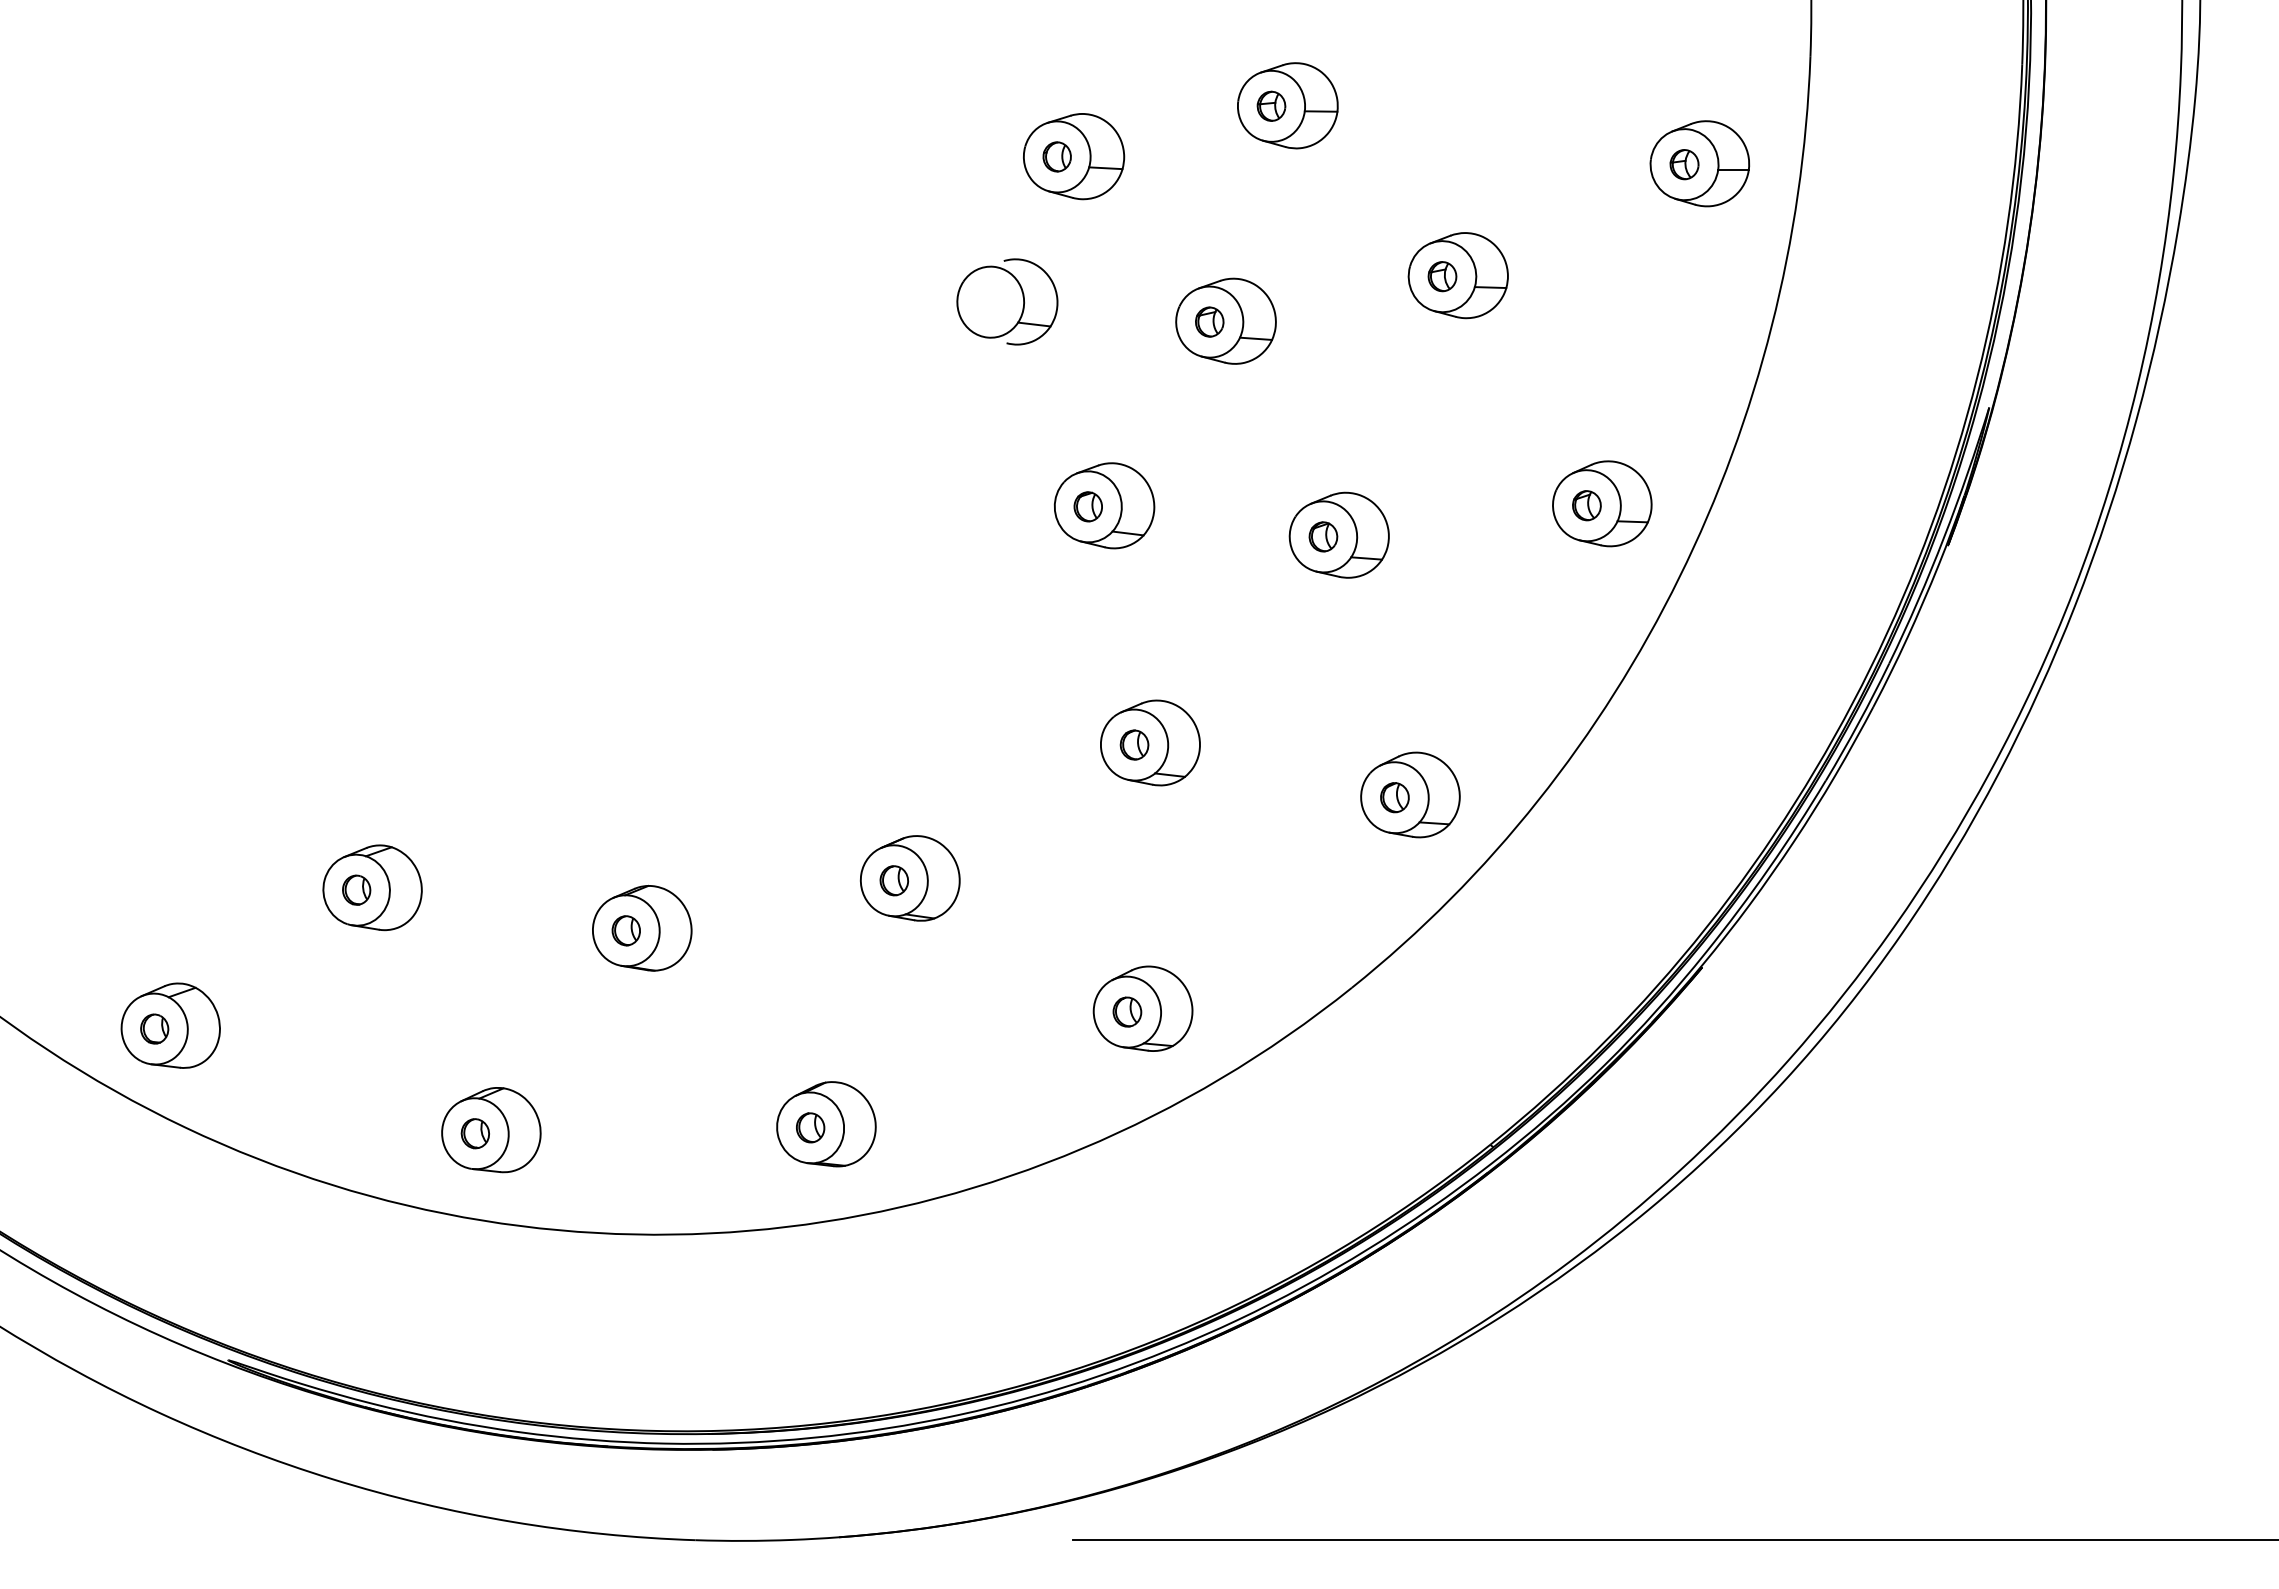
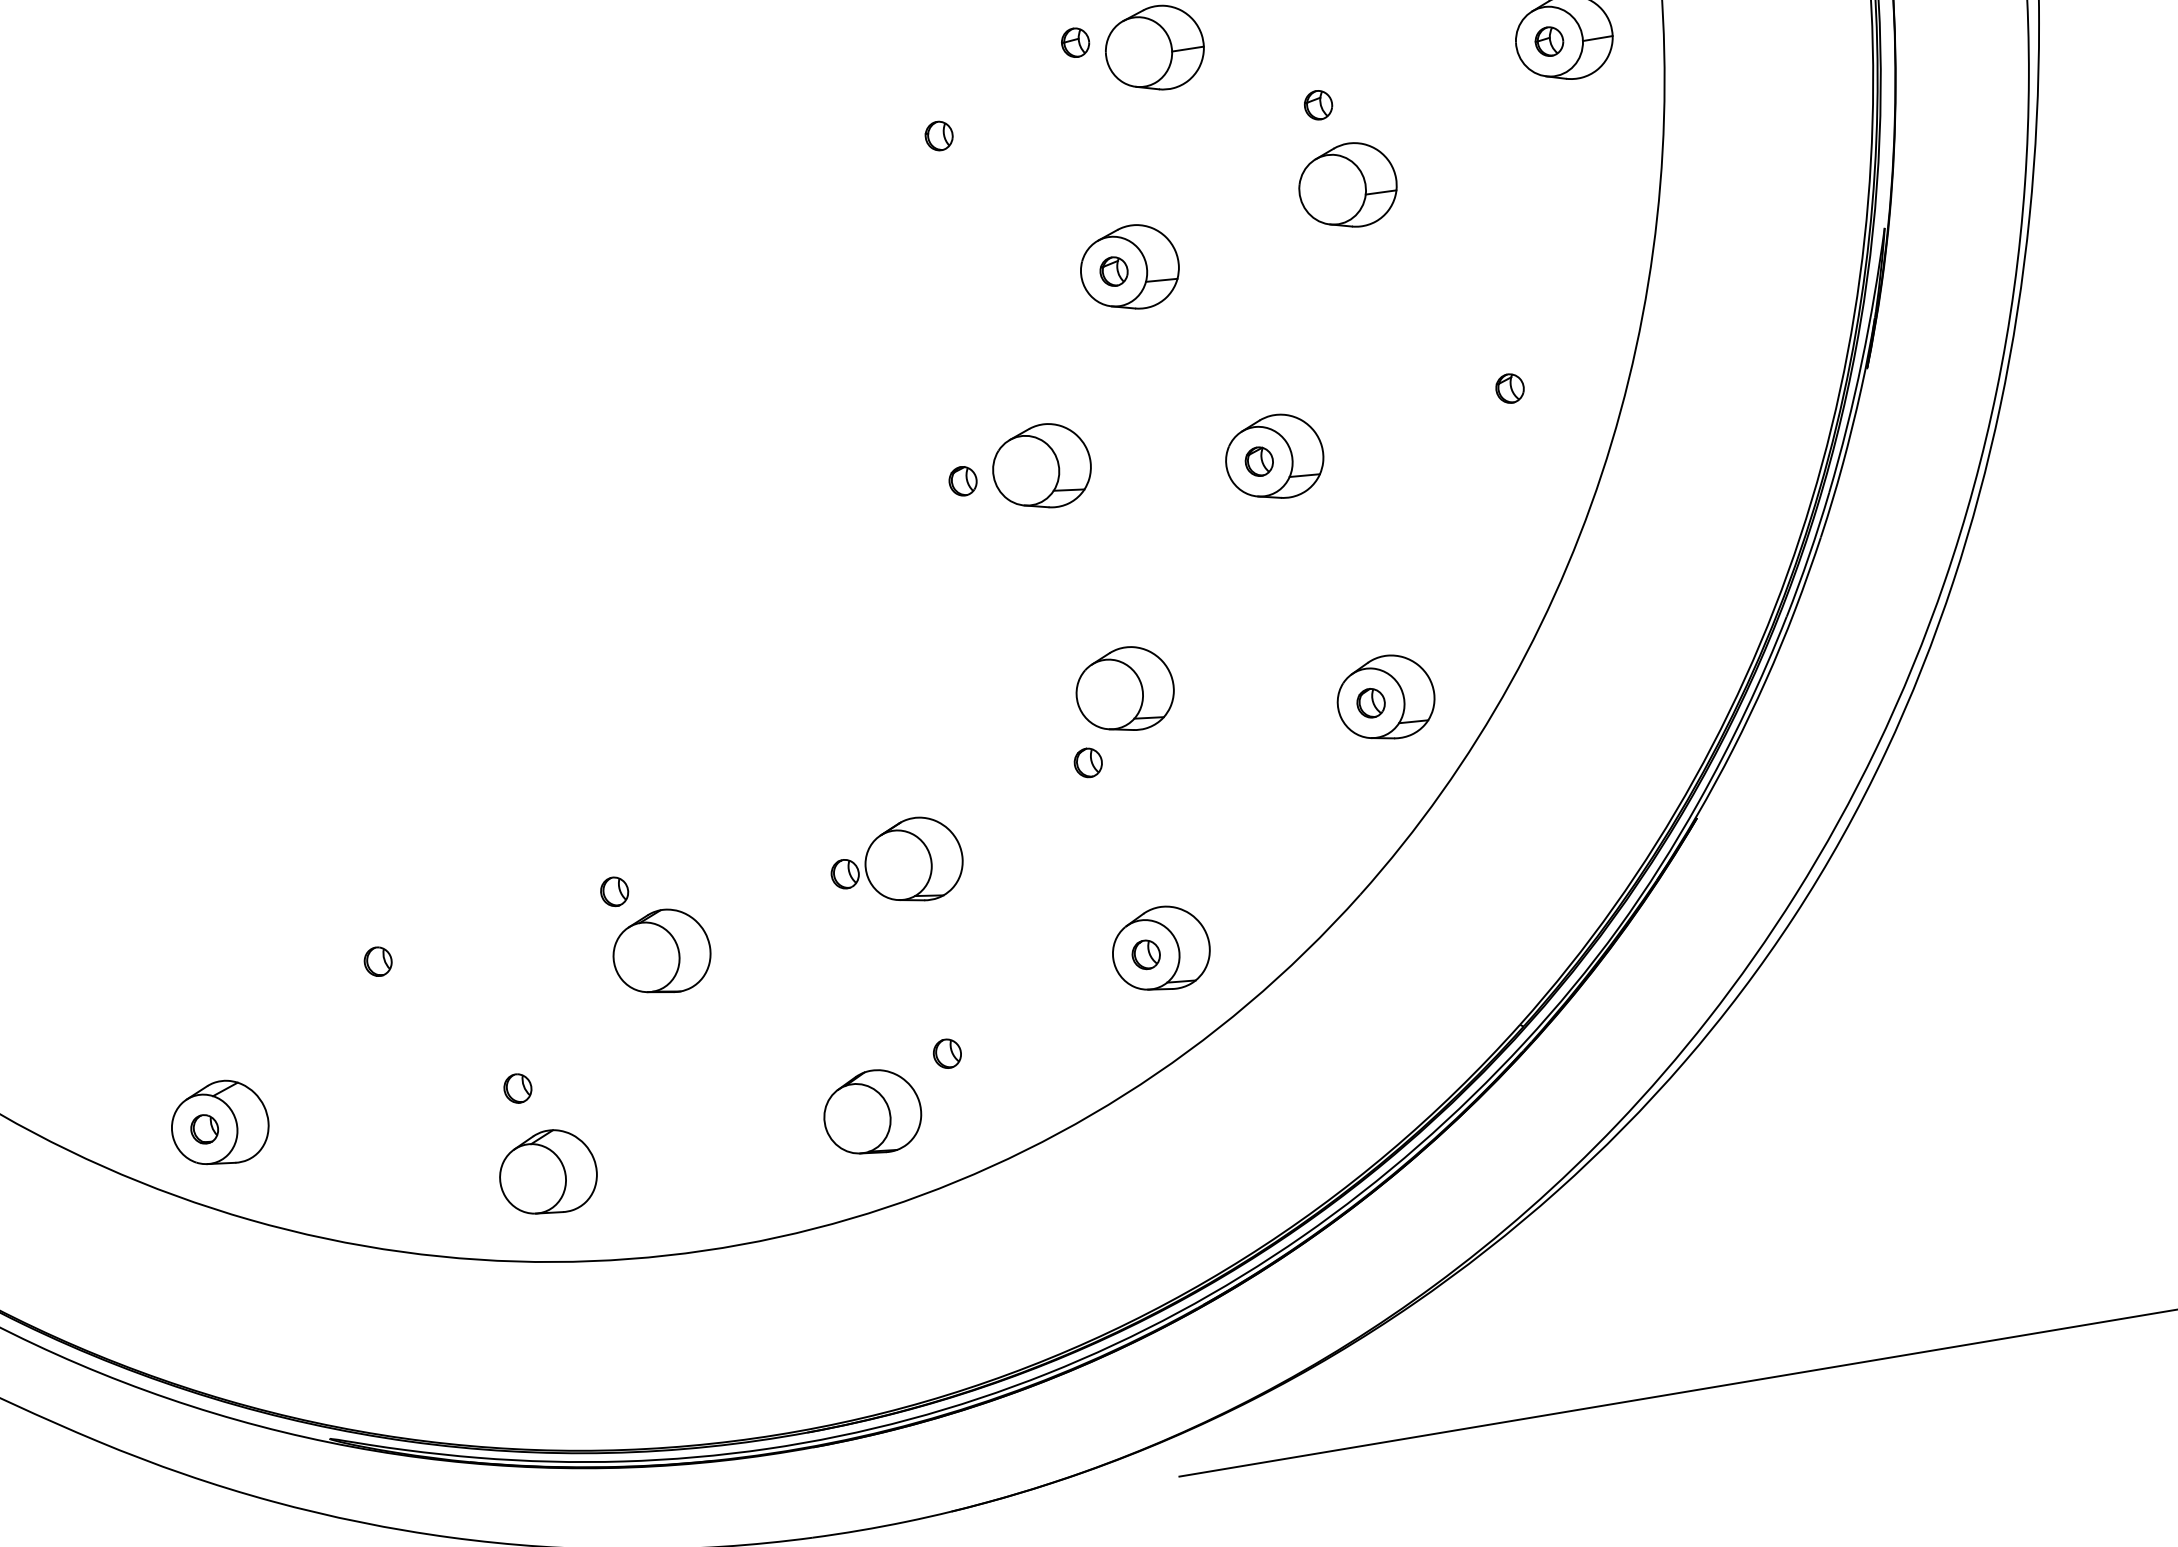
part: (1271, 105) -> (1075, 41), moved
part: (1074, 156) -> (955, 132), removed
part: (1442, 276) -> (1318, 105), moved
part: (1007, 301) -> (914, 284), removed
part: (1602, 503) -> (1524, 383), removed
part: (1087, 506) -> (962, 481), moved
part: (1134, 744) -> (1088, 762), moved
part: (893, 880) -> (844, 874), moved
part: (372, 887) -> (393, 956), removed
part: (625, 930) -> (613, 891), moved
part: (810, 1127) -> (947, 1053), moved
part: (474, 1133) -> (517, 1088), moved

